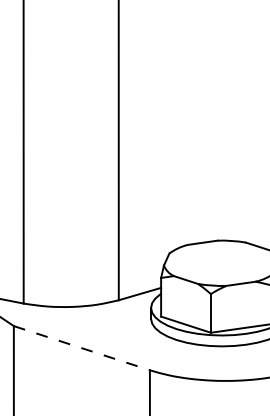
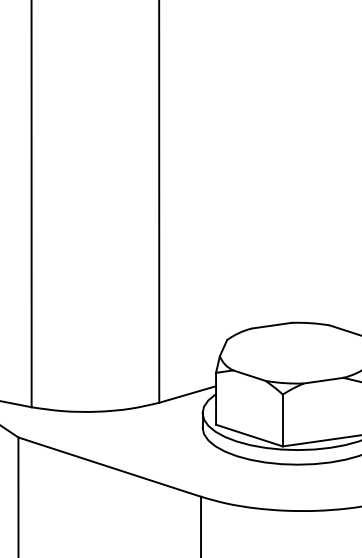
line: (81, 348) -> (109, 467), dashed -> solid

